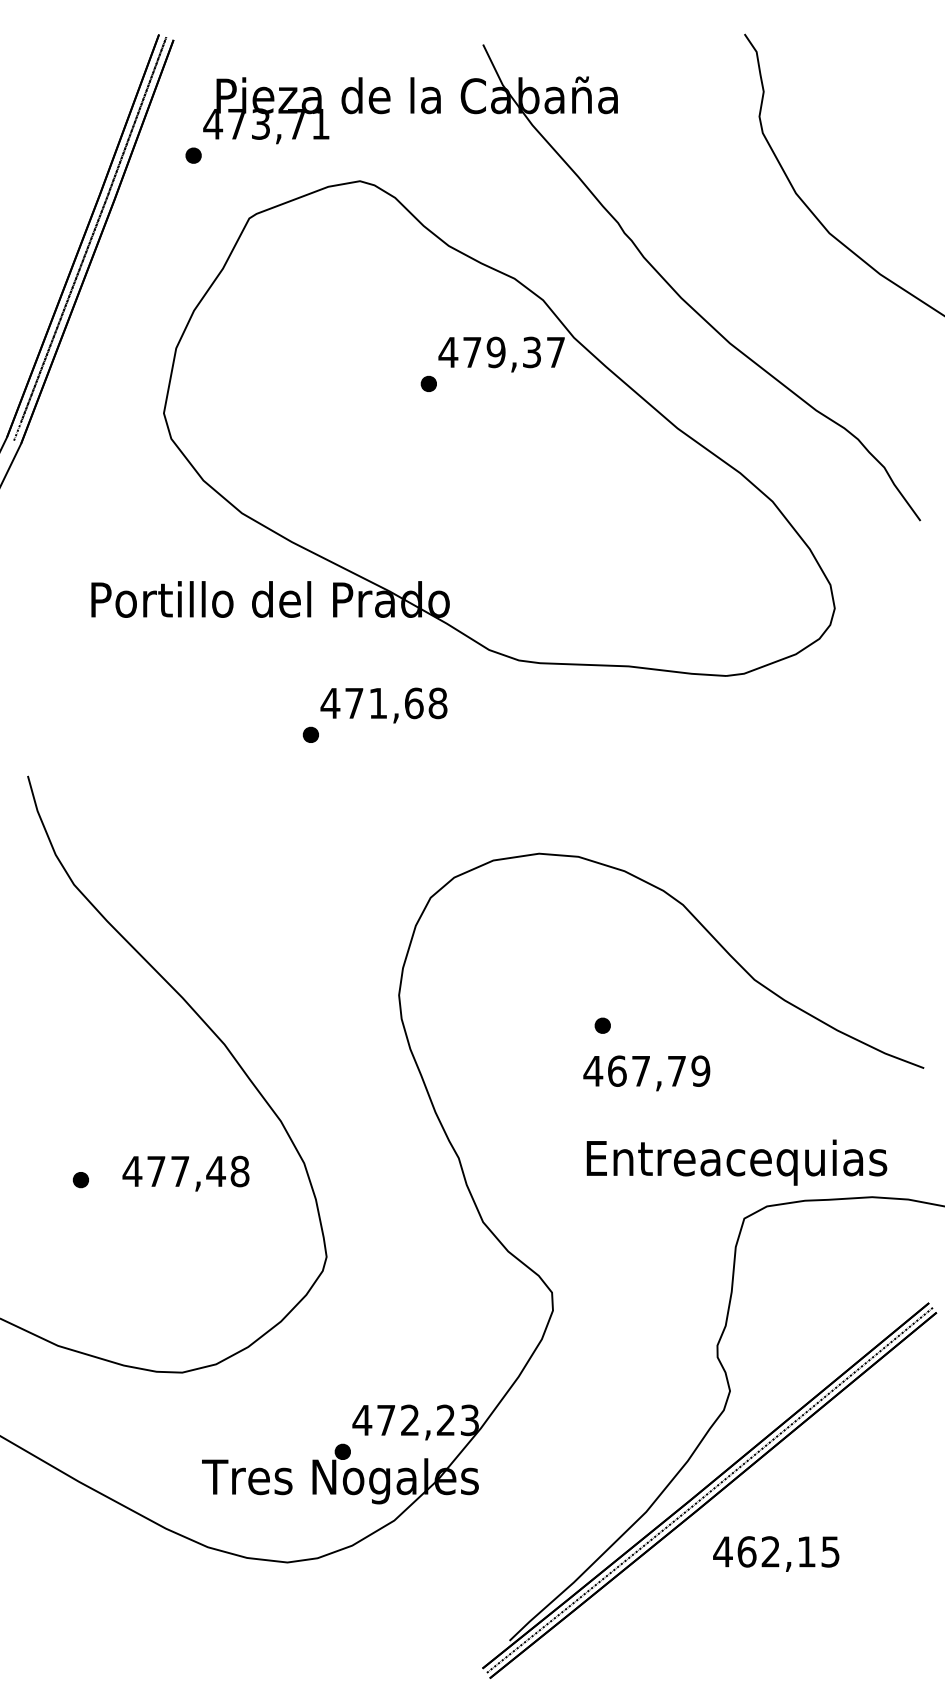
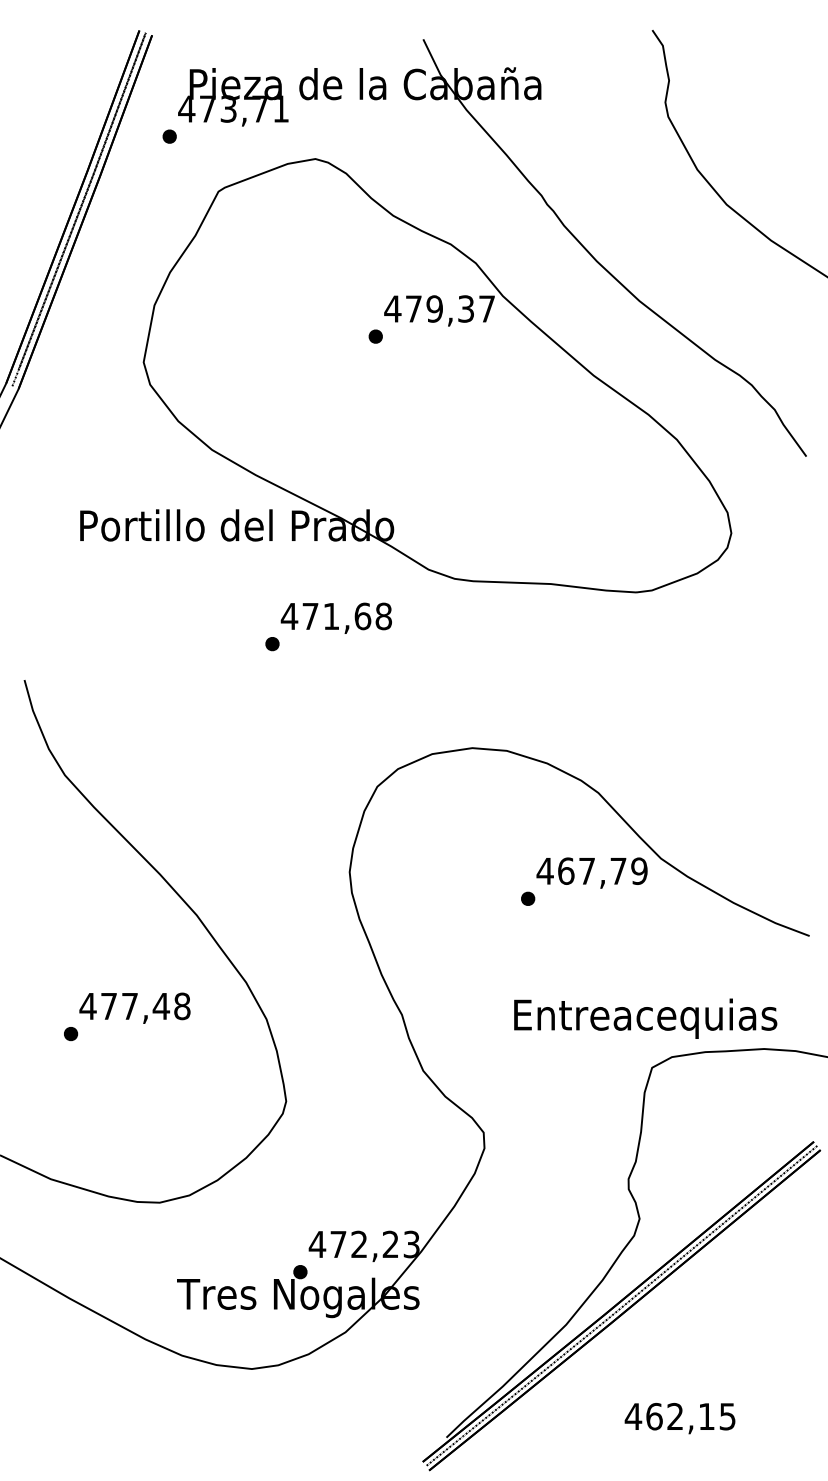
text: (646, 1073) -> (591, 873), moved
text: (185, 1173) -> (134, 1008), moved
text: (776, 1553) -> (680, 1418), moved

